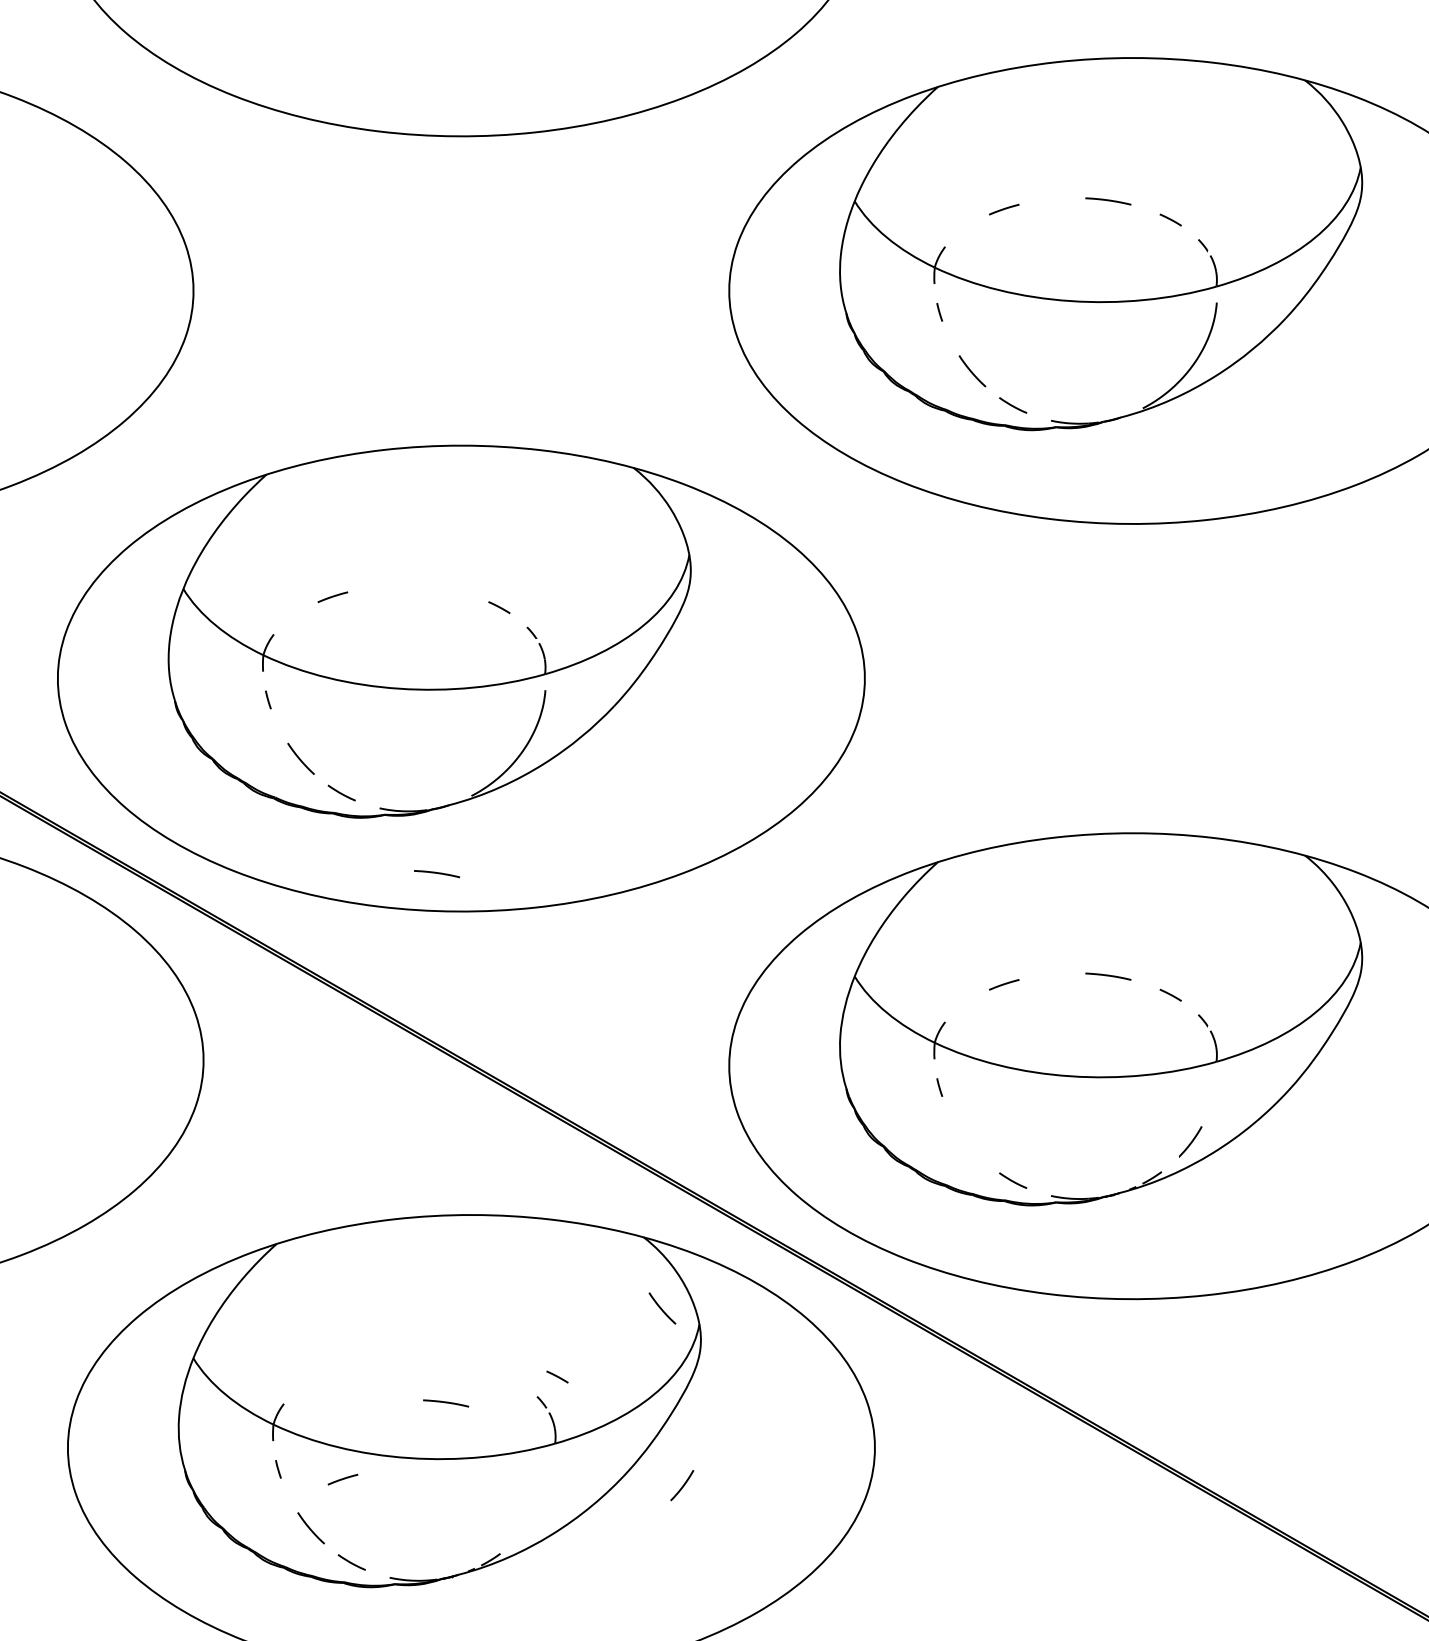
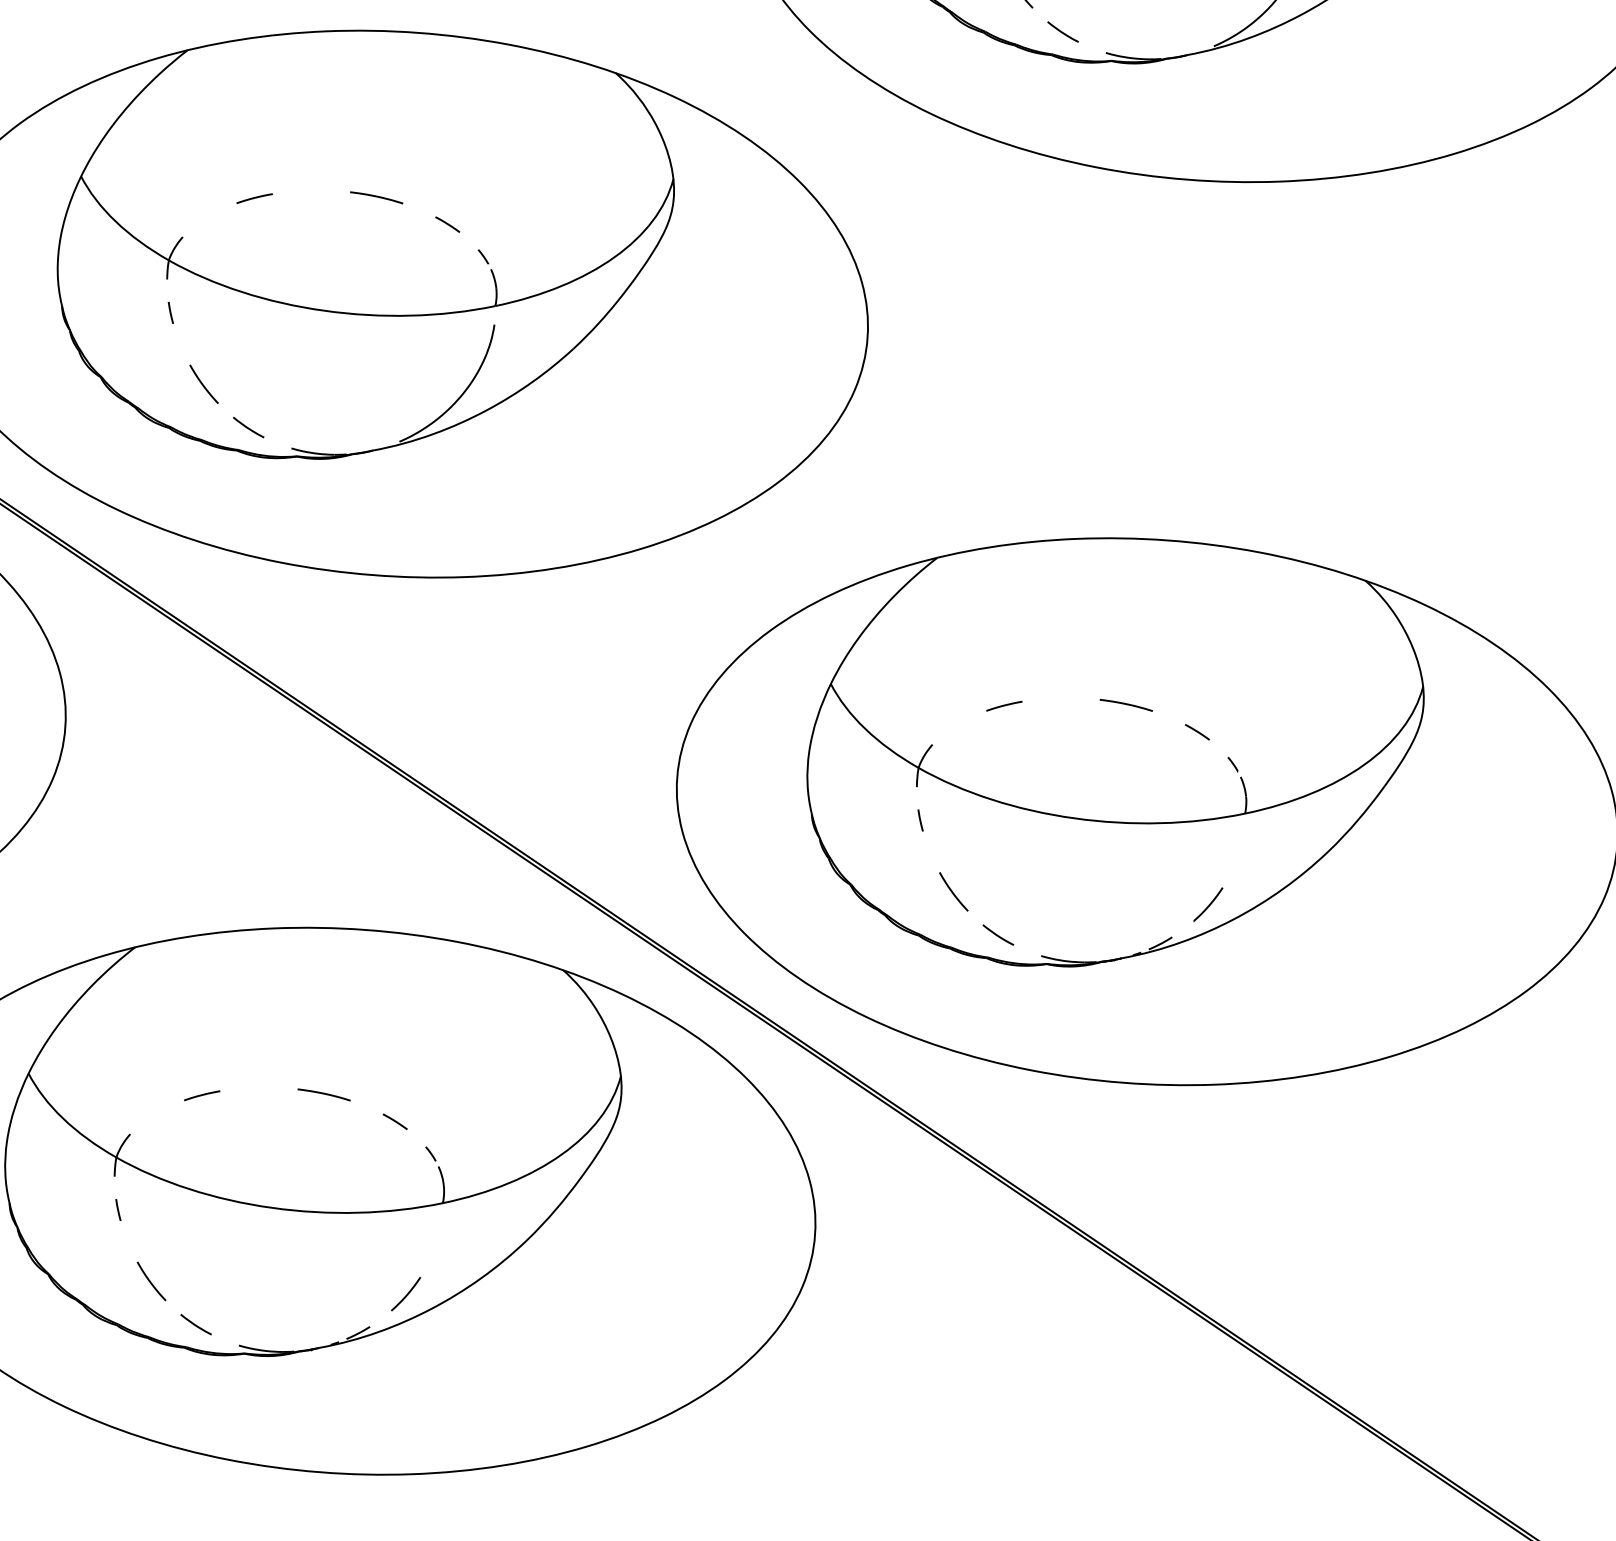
curve: (437, 873) -> (377, 197), moved
curve: (662, 1308) -> (953, 891), moved
line: (557, 1376) -> (395, 1121), moved
curve: (446, 1403) -> (324, 1094), moved
line: (342, 1479) -> (201, 1095), moved
curve: (682, 1485) -> (406, 1294), moved

